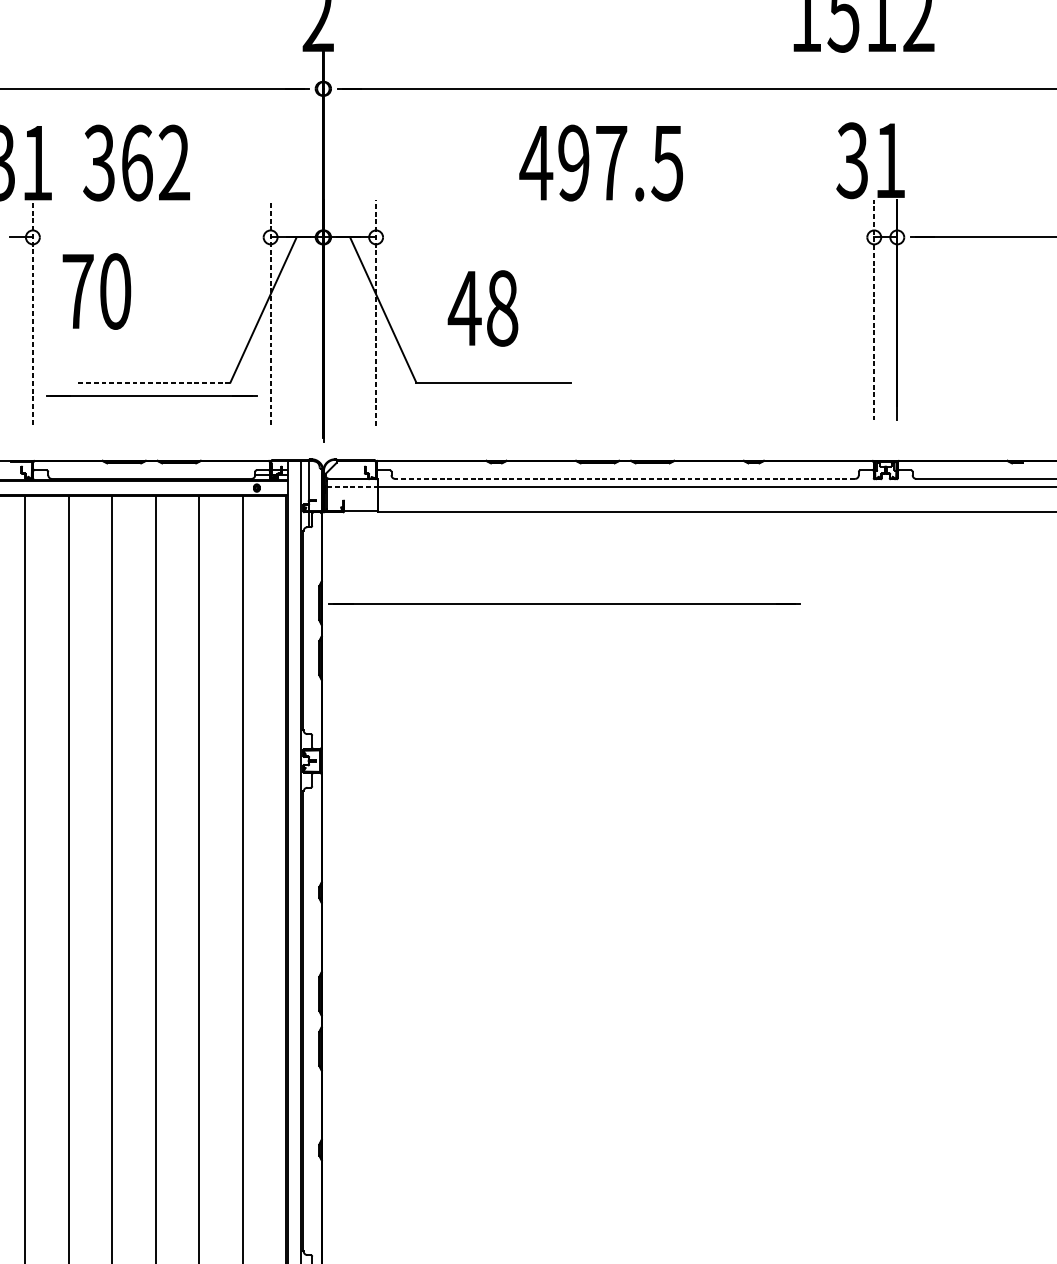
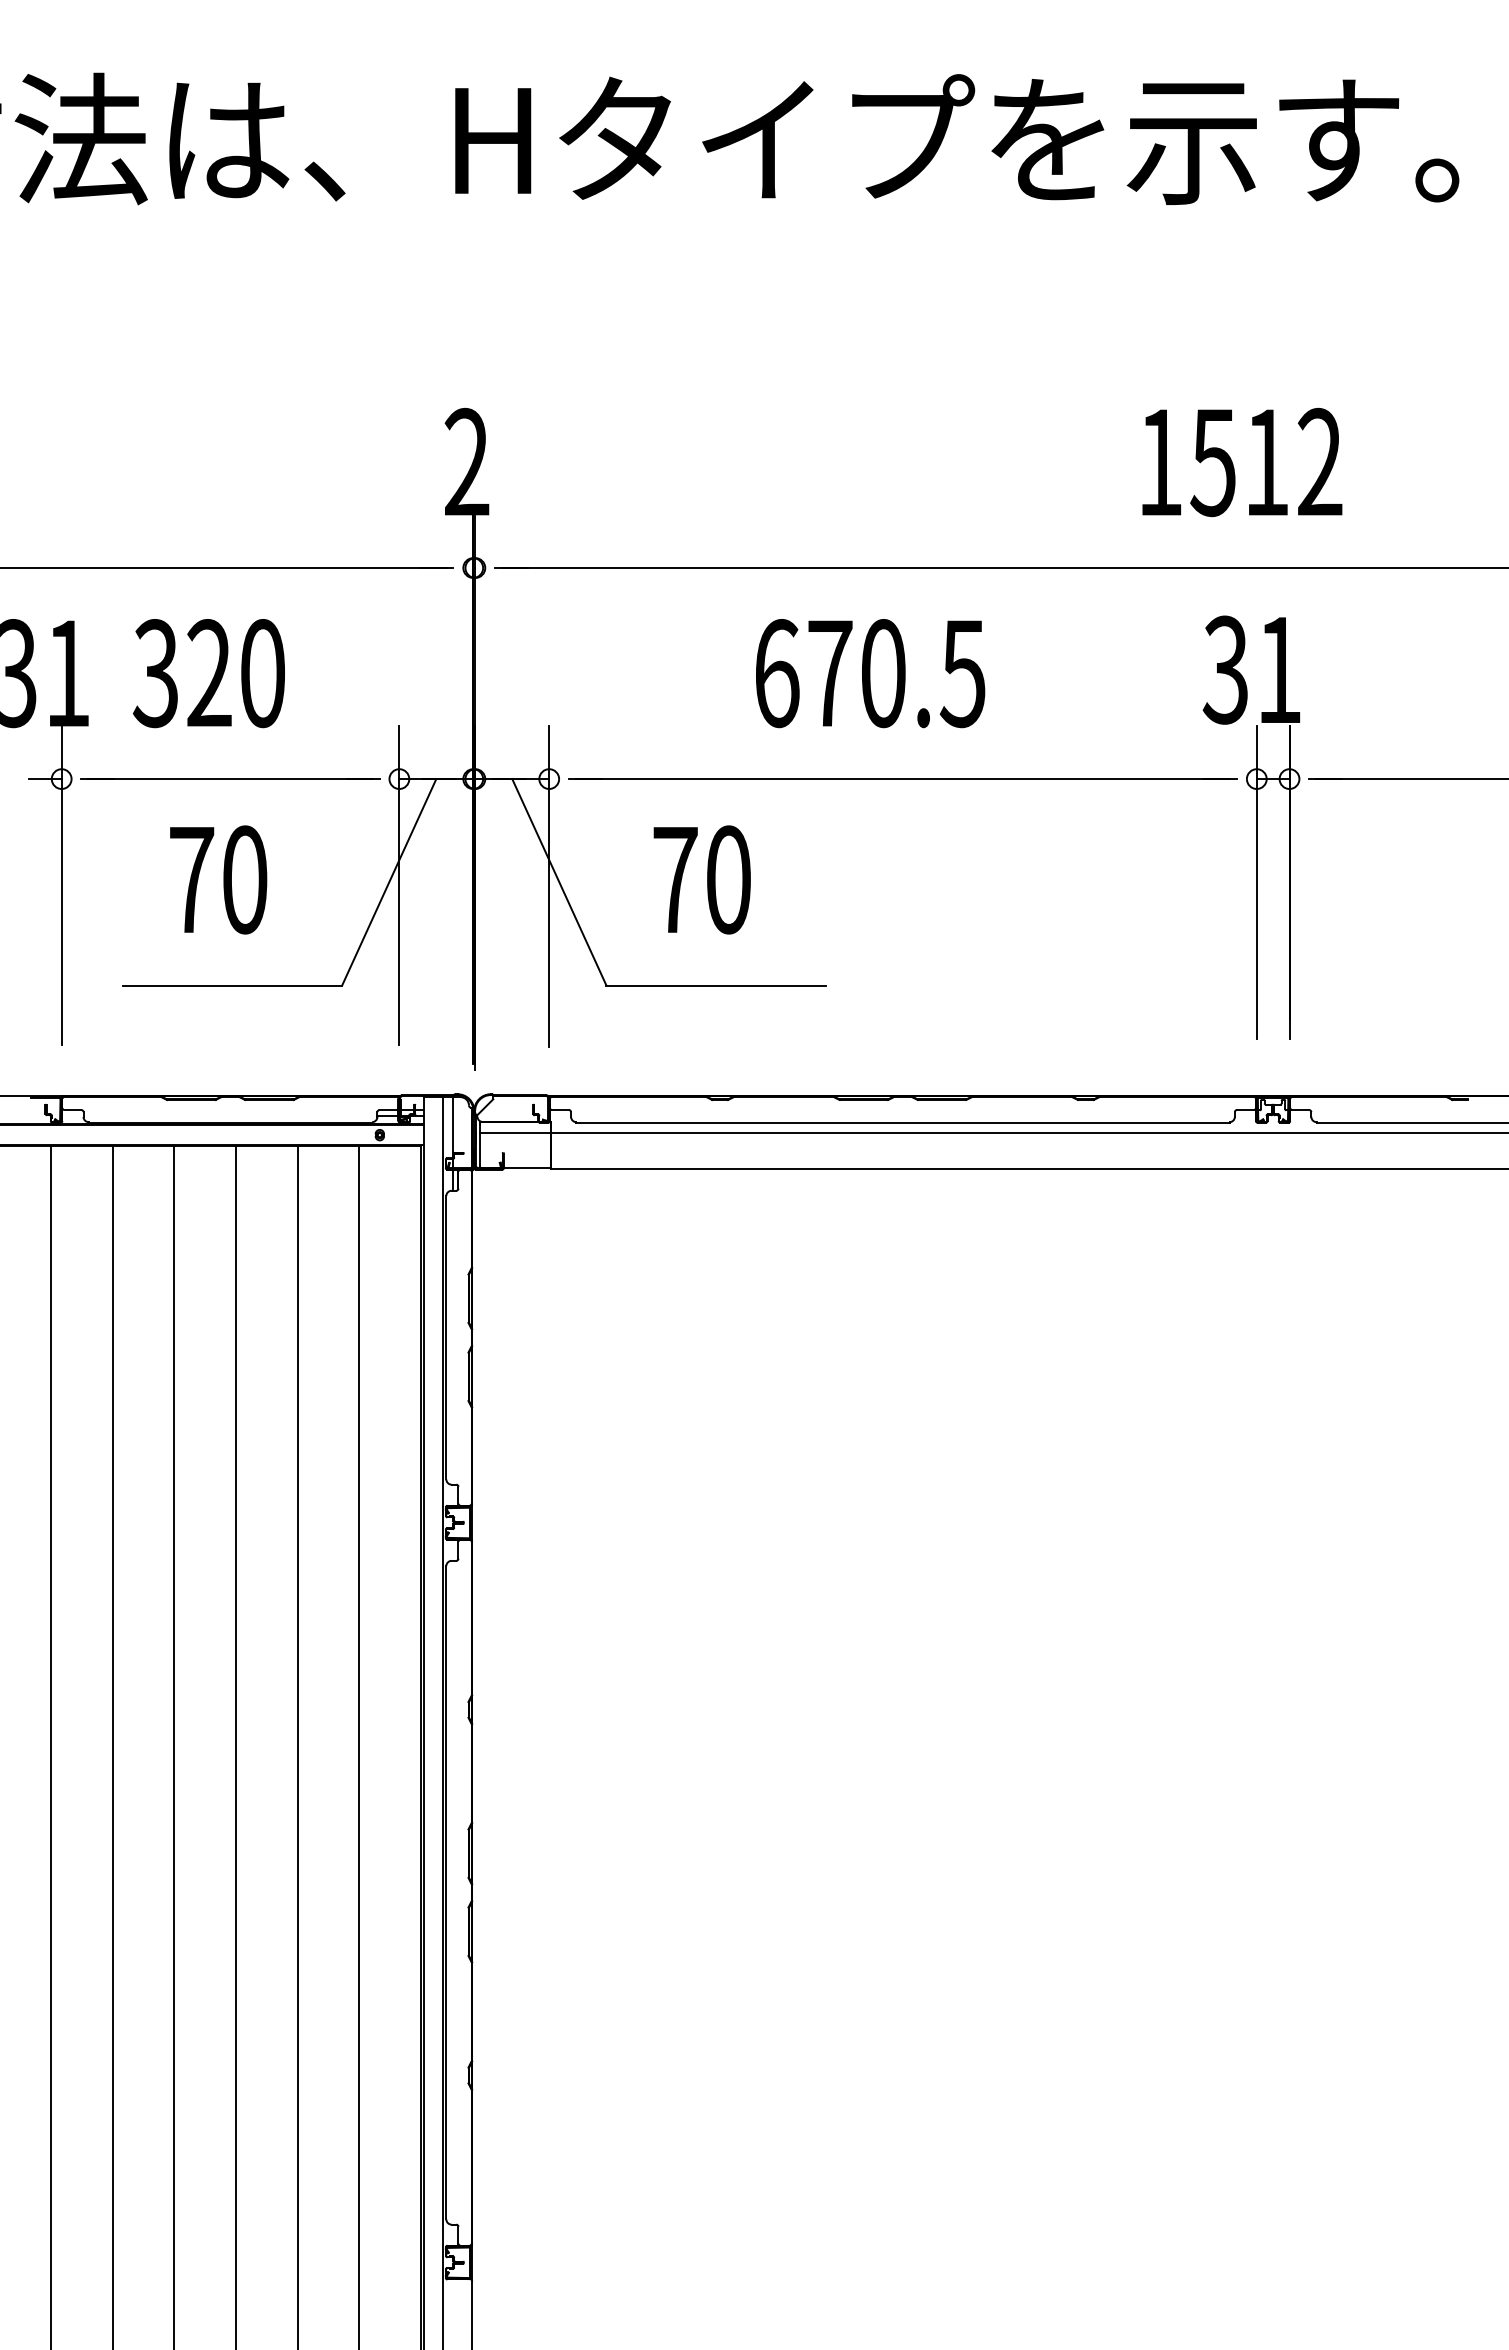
text: (155, 163) -> (235, 673), 362 -> 320
text: (572, 163) -> (828, 673), 497.5 -> 670.5
text: (96, 291) -> (218, 879), moved
text: (483, 308) -> (701, 879), 48 -> 70
line: (874, 310) -> (1256, 882), dashed -> solid
line: (32, 312) -> (61, 885), dashed -> solid
line: (270, 312) -> (399, 885), dashed -> solid
line: (376, 312) -> (549, 885), dashed -> solid
line: (153, 382) -> (232, 985), dashed -> solid
line: (151, 395) -> (230, 778), moved
line: (624, 479) -> (902, 1122), dashed -> solid
line: (352, 486) -> (515, 1133), dashed -> solid
line: (564, 603) -> (902, 778), moved

